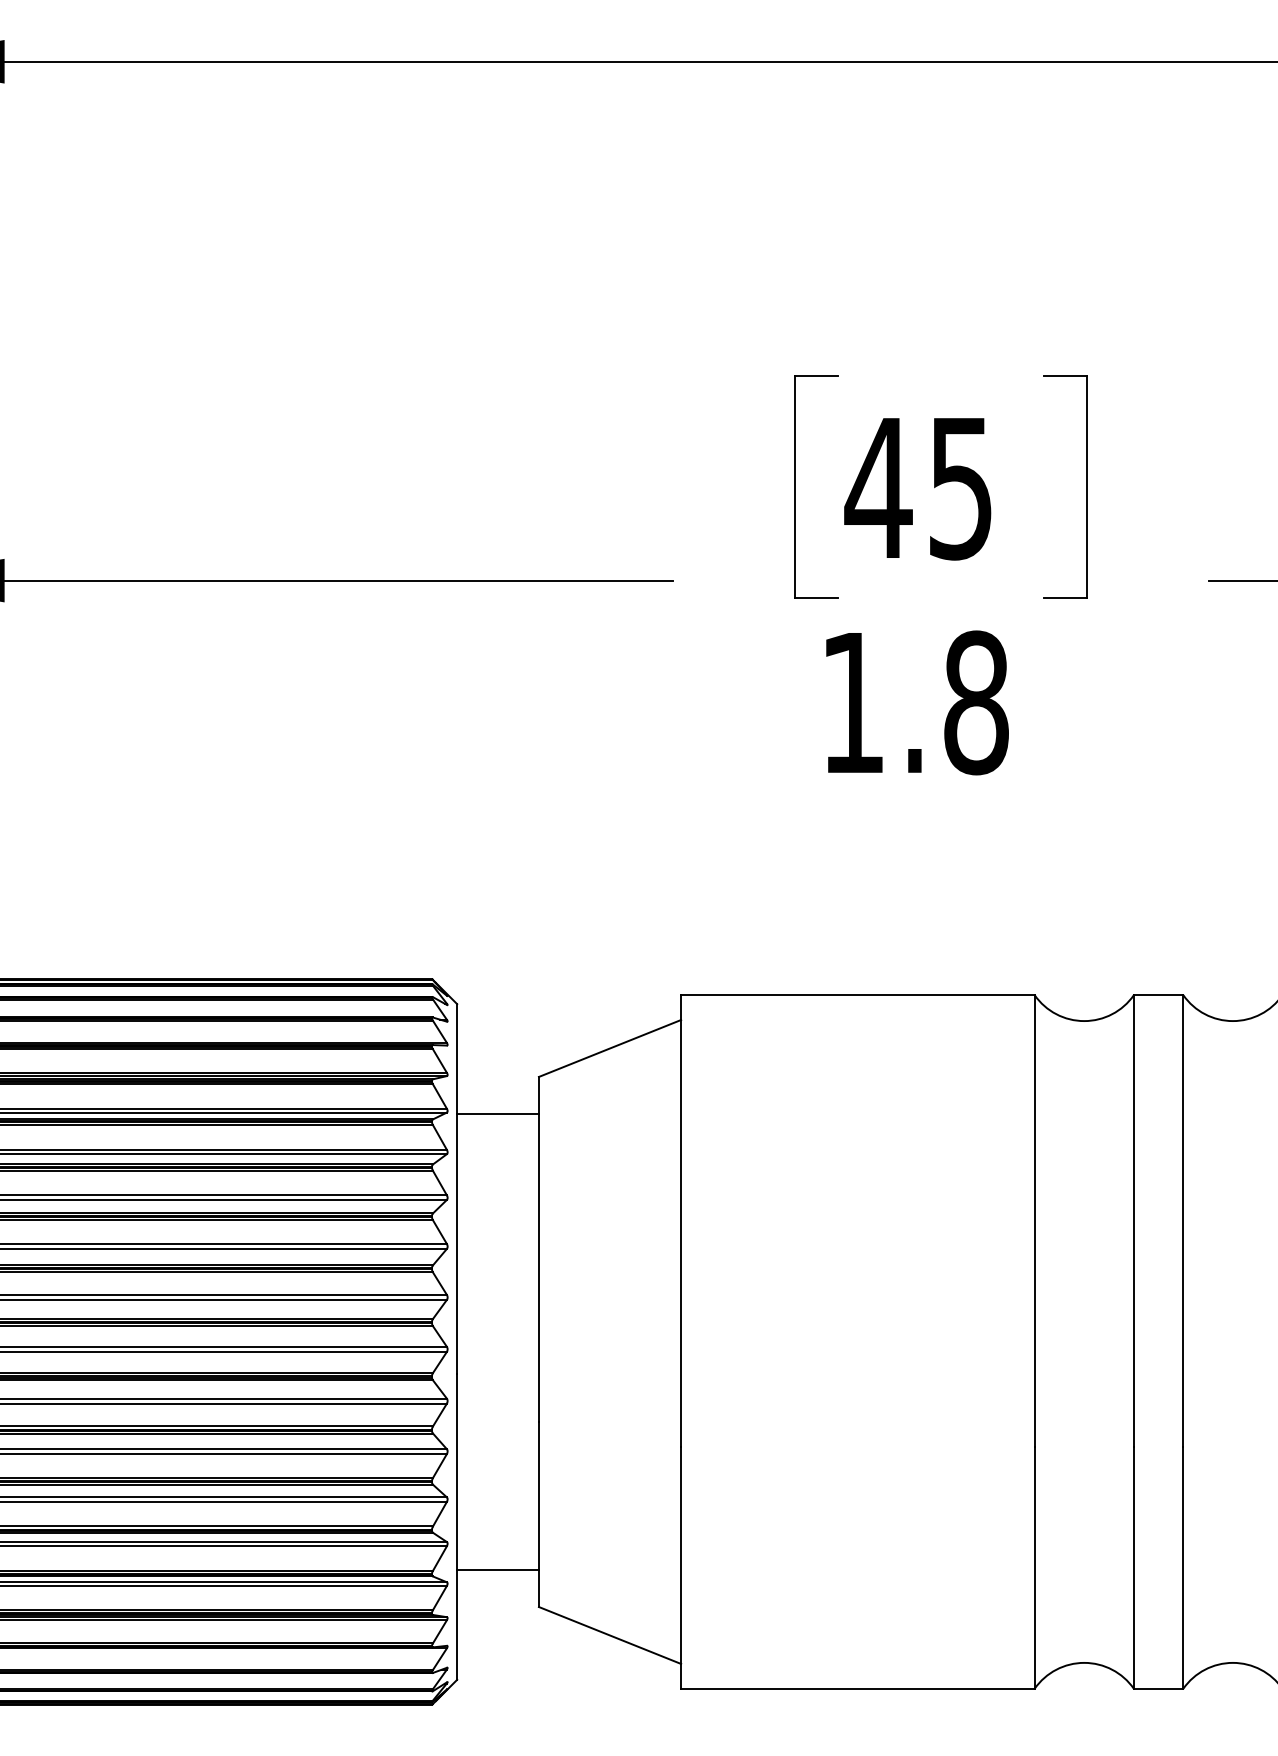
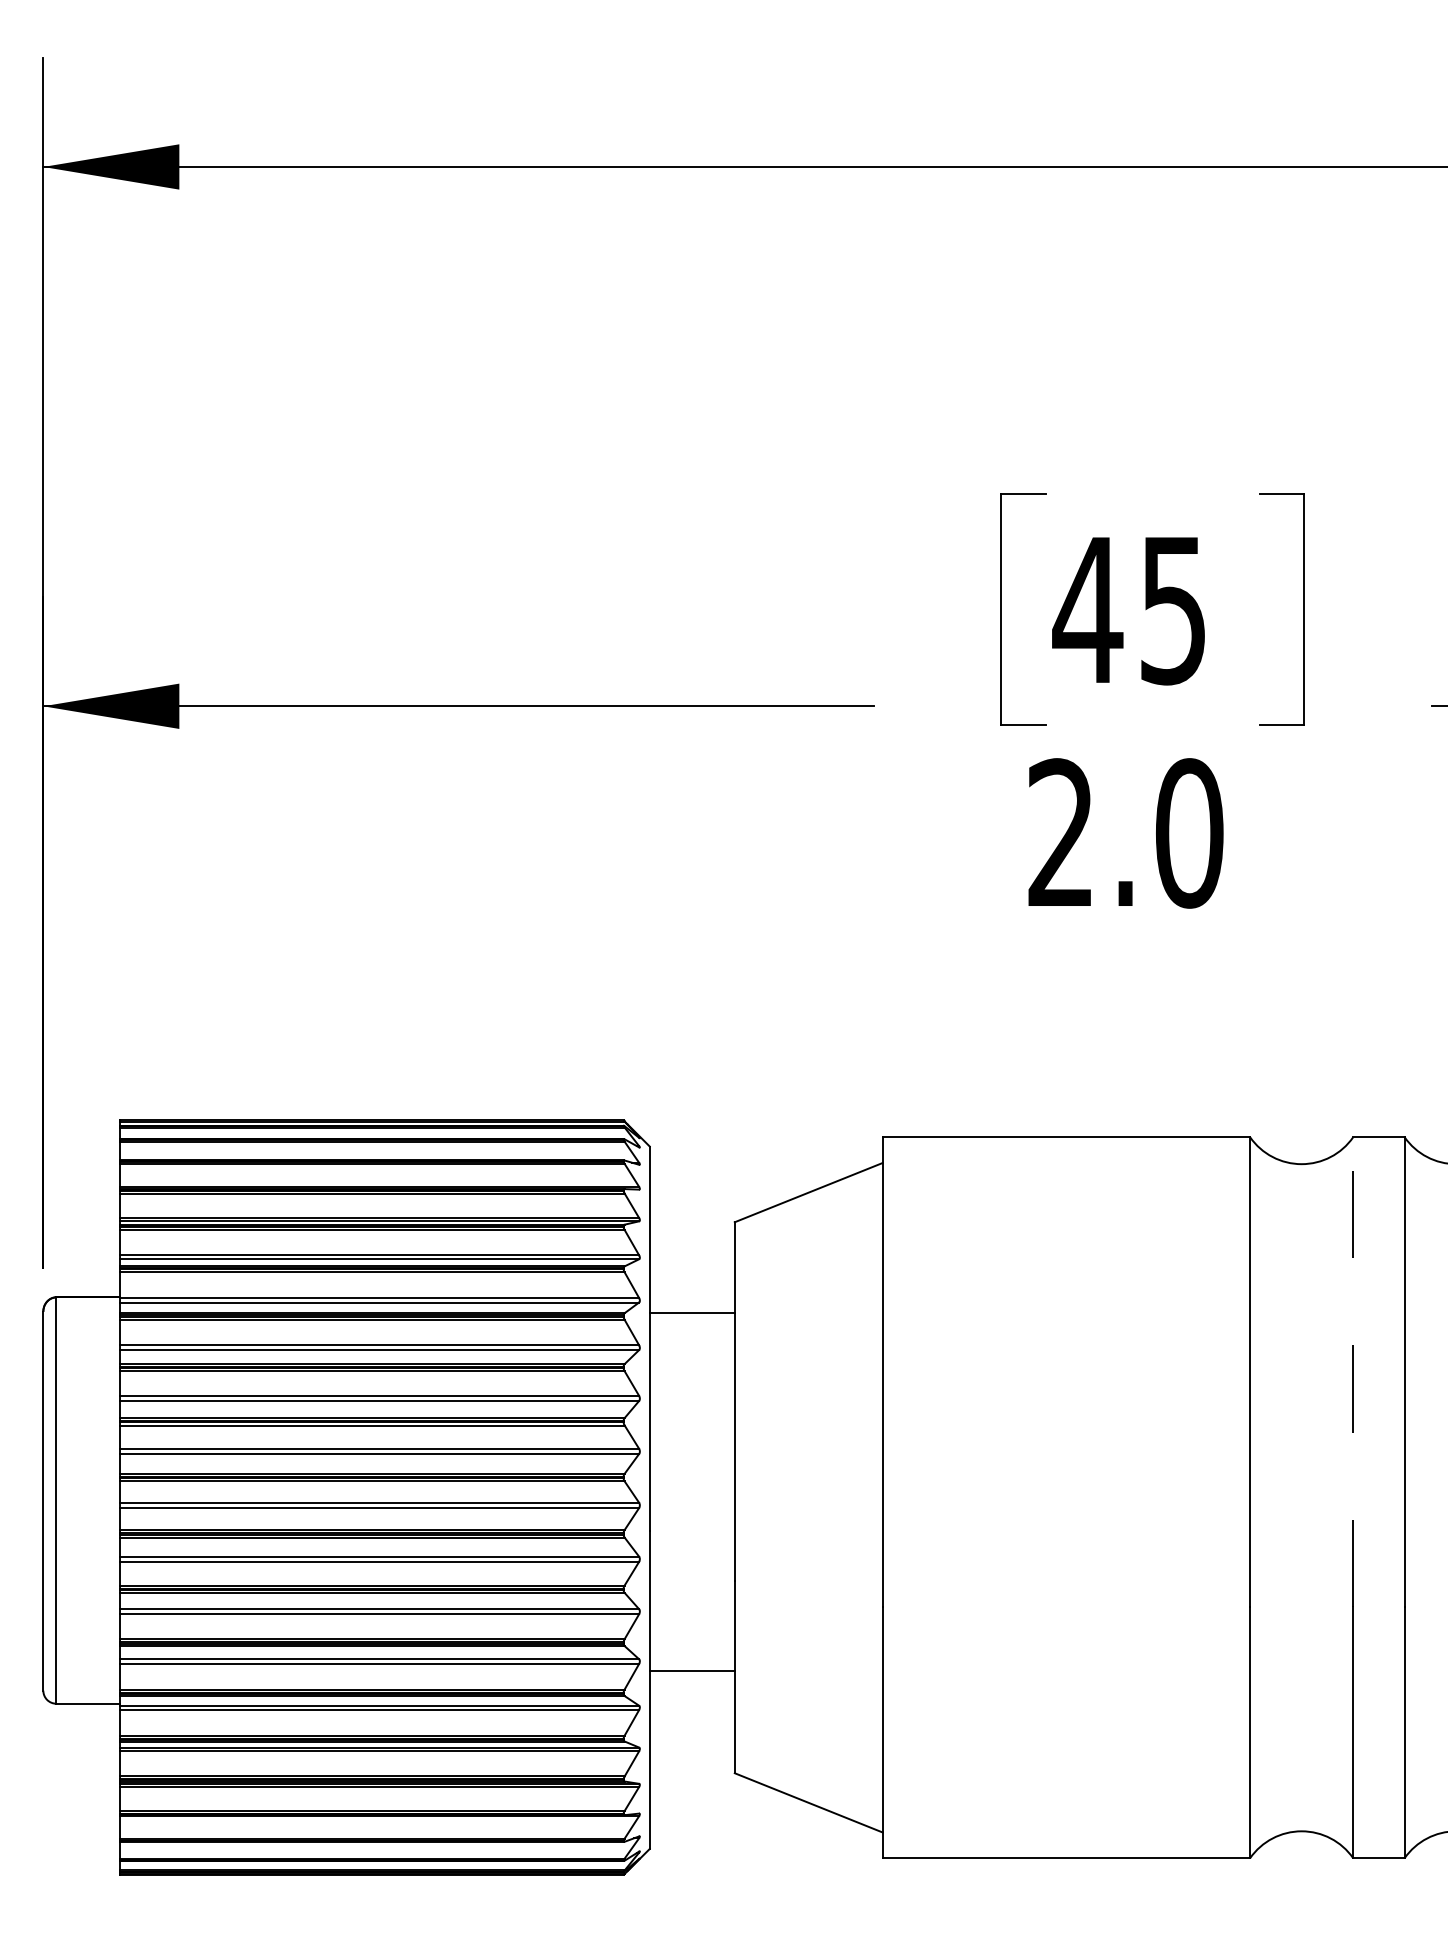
text: (914, 702) -> (1125, 833), 1.8 -> 2.0
line: (497, 1113) -> (691, 1312), moved
line: (1134, 1221) -> (1353, 1372), solid -> dashed
line: (497, 1569) -> (691, 1670), moved

